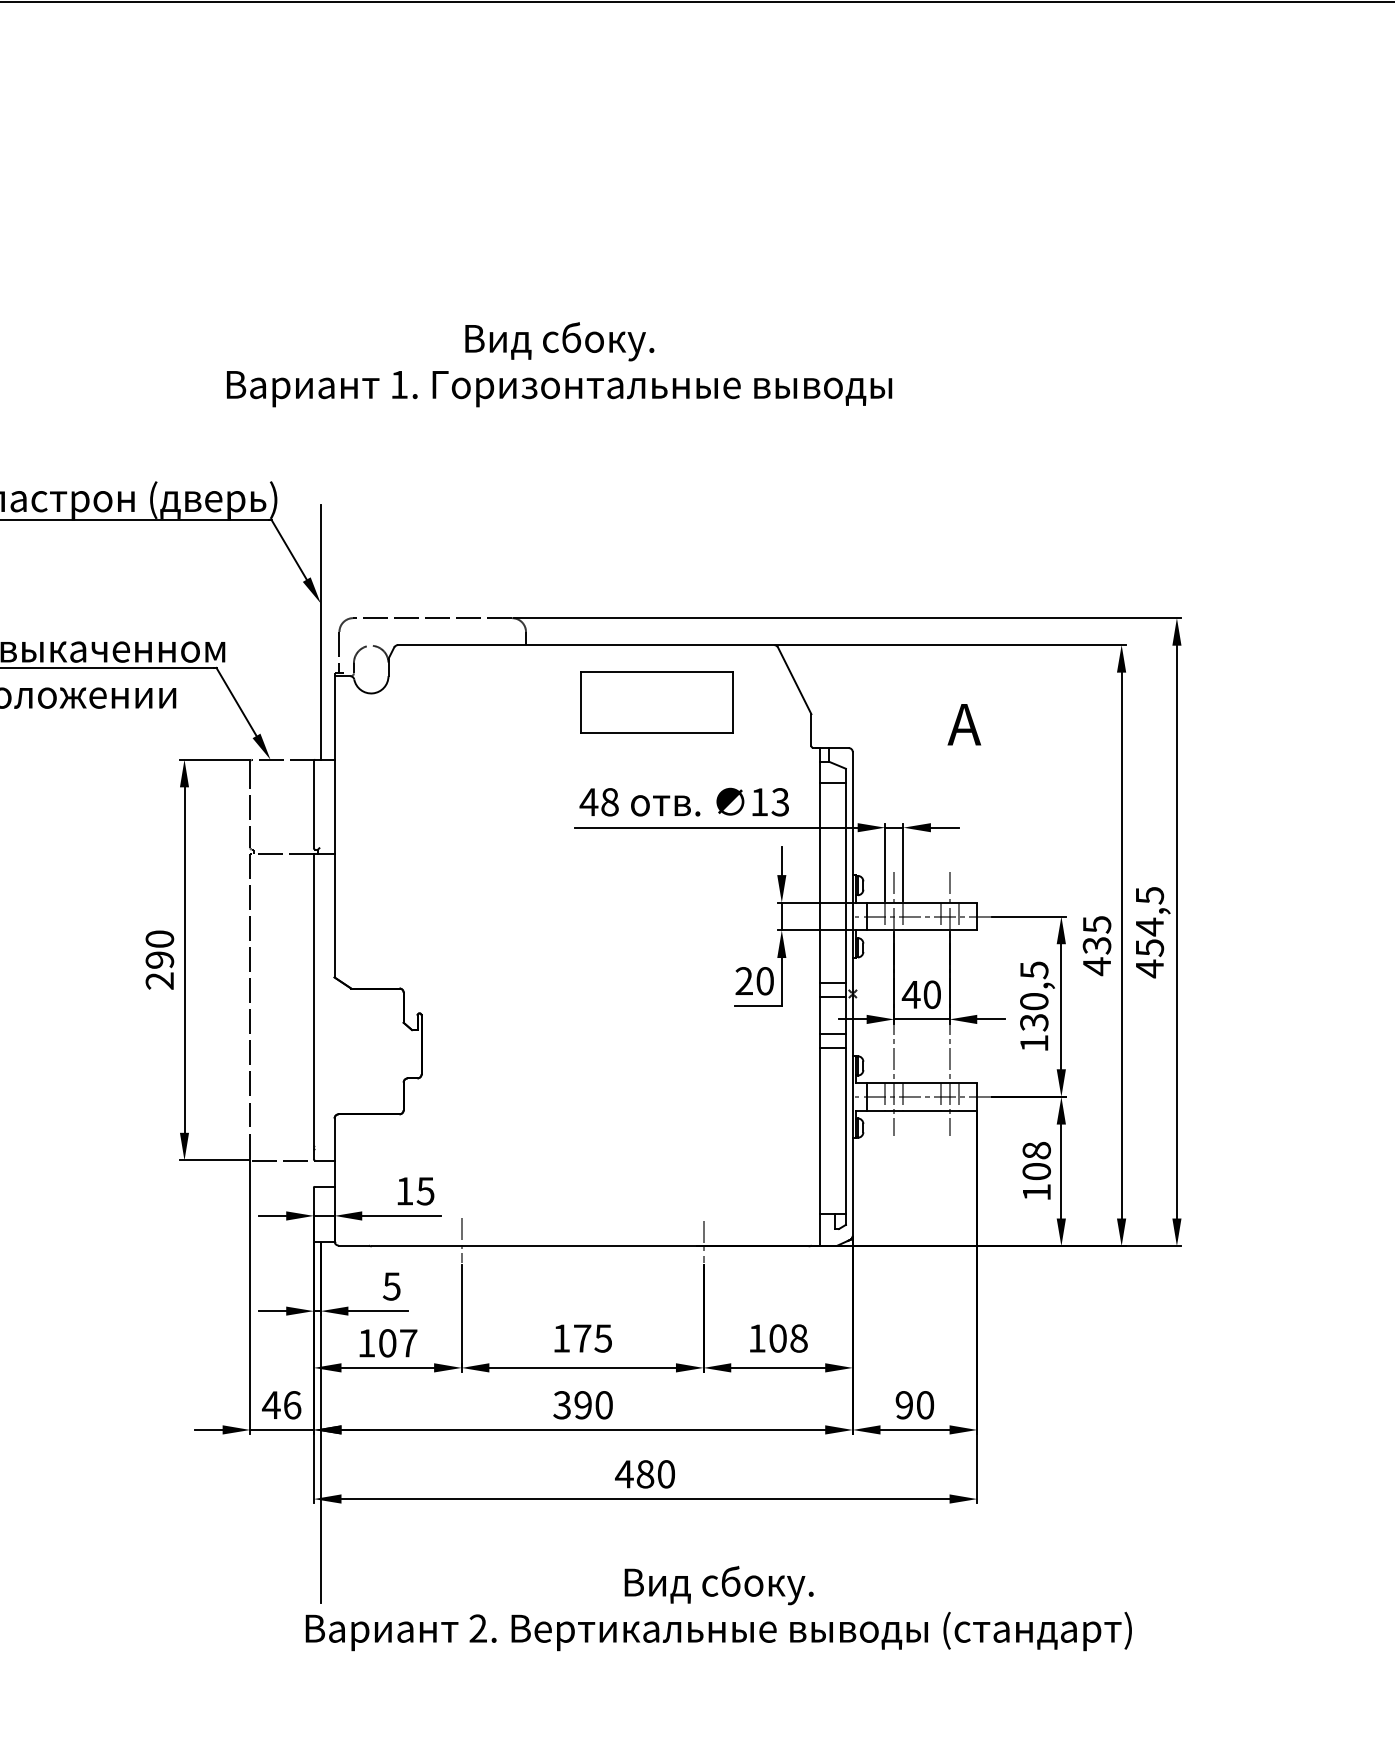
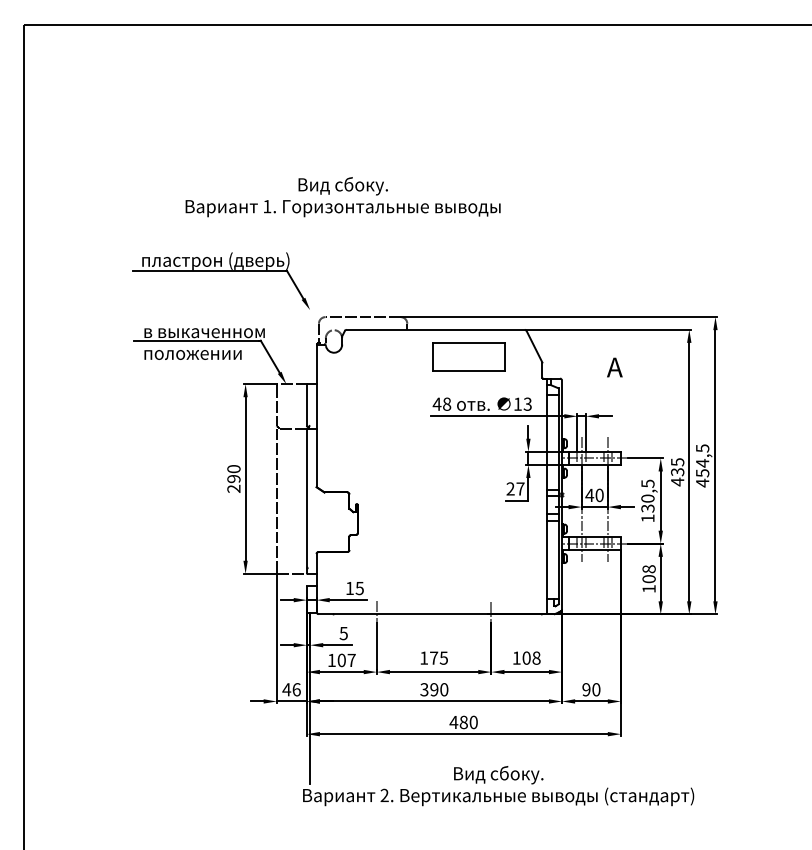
text: (558, 365) -> (342, 197), moved
line: (321, 631) -> (310, 323), removed
text: (765, 980) -> (520, 488), 20 -> 27

